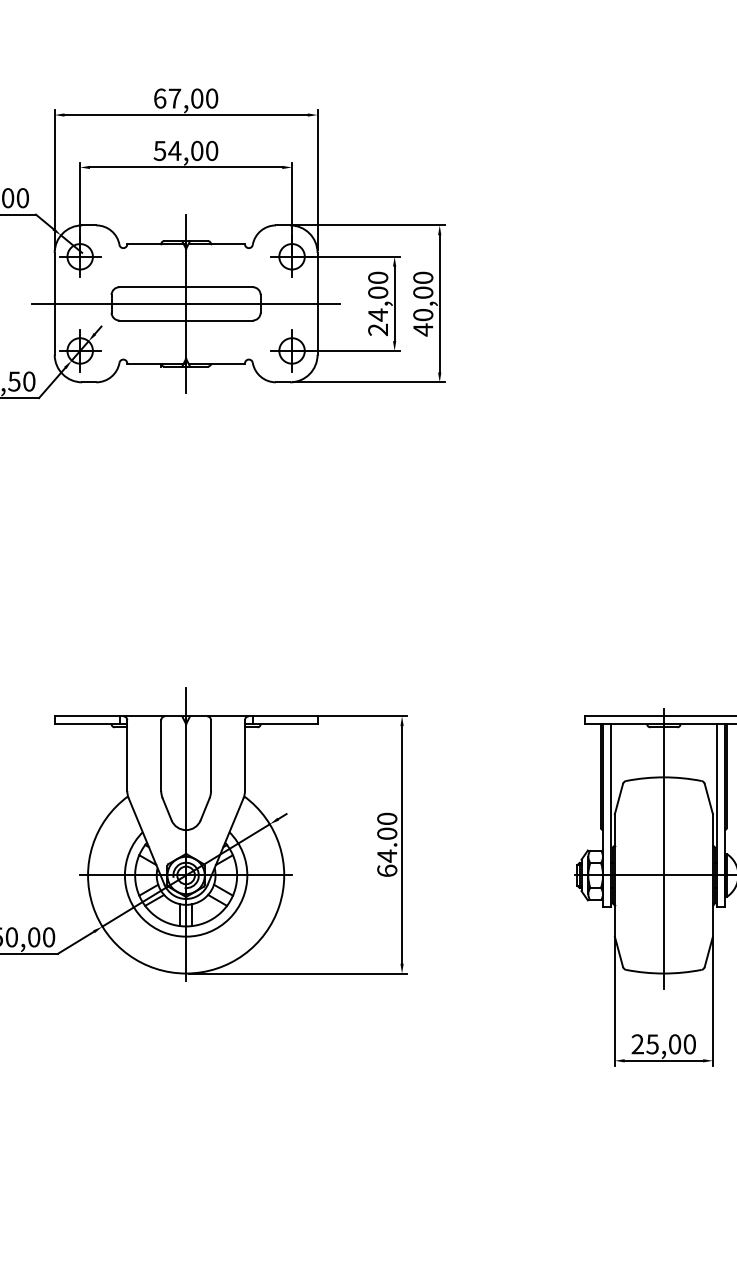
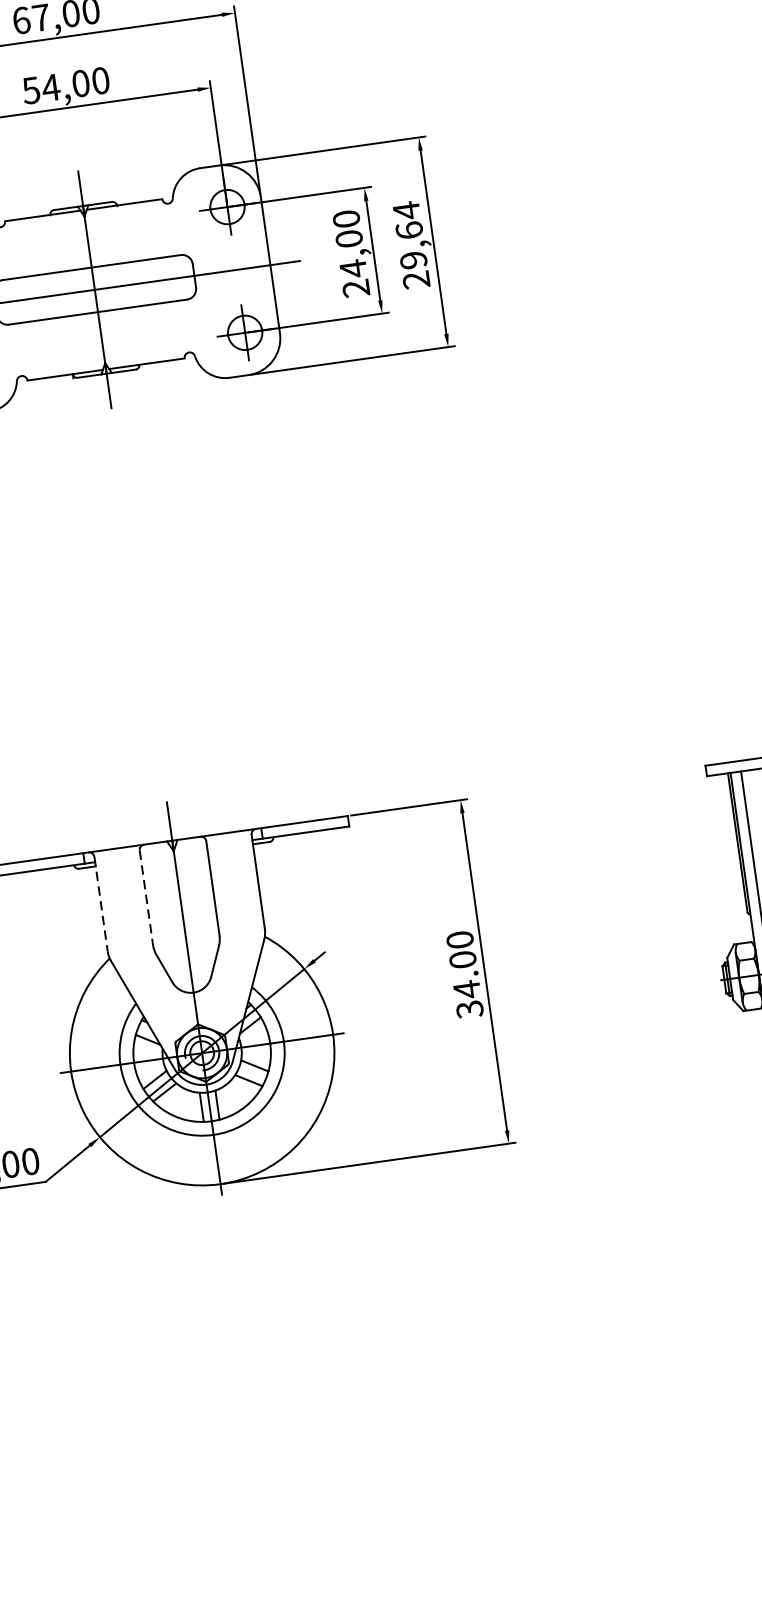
text: (423, 303) -> (411, 244), 40,00 -> 29,64
line: (127, 756) -> (101, 905), solid -> dashed
line: (161, 756) -> (146, 898), solid -> dashed
text: (387, 870) -> (470, 1008), 64.00 -> 34.00

